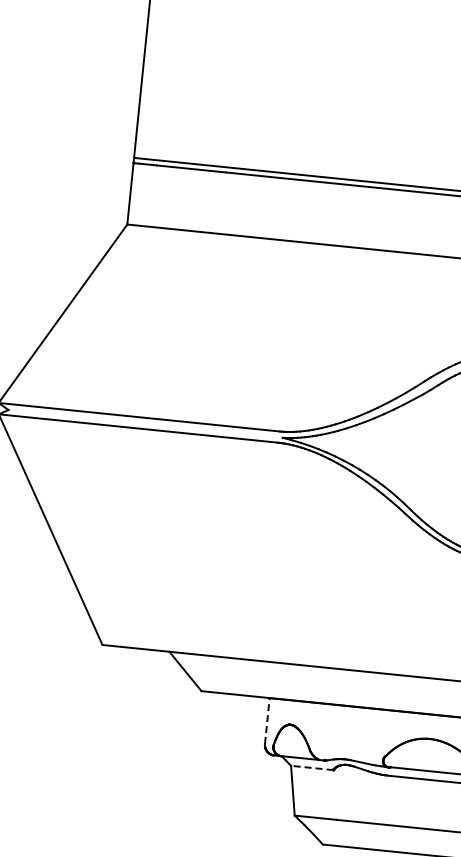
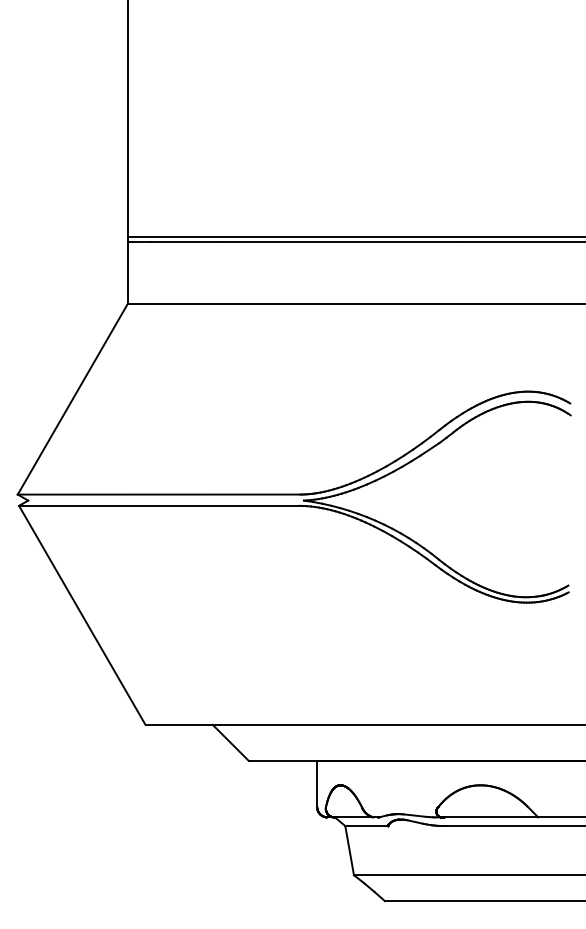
line: (267, 720) -> (317, 783), dashed -> solid
line: (312, 768) -> (366, 826), dashed -> solid

